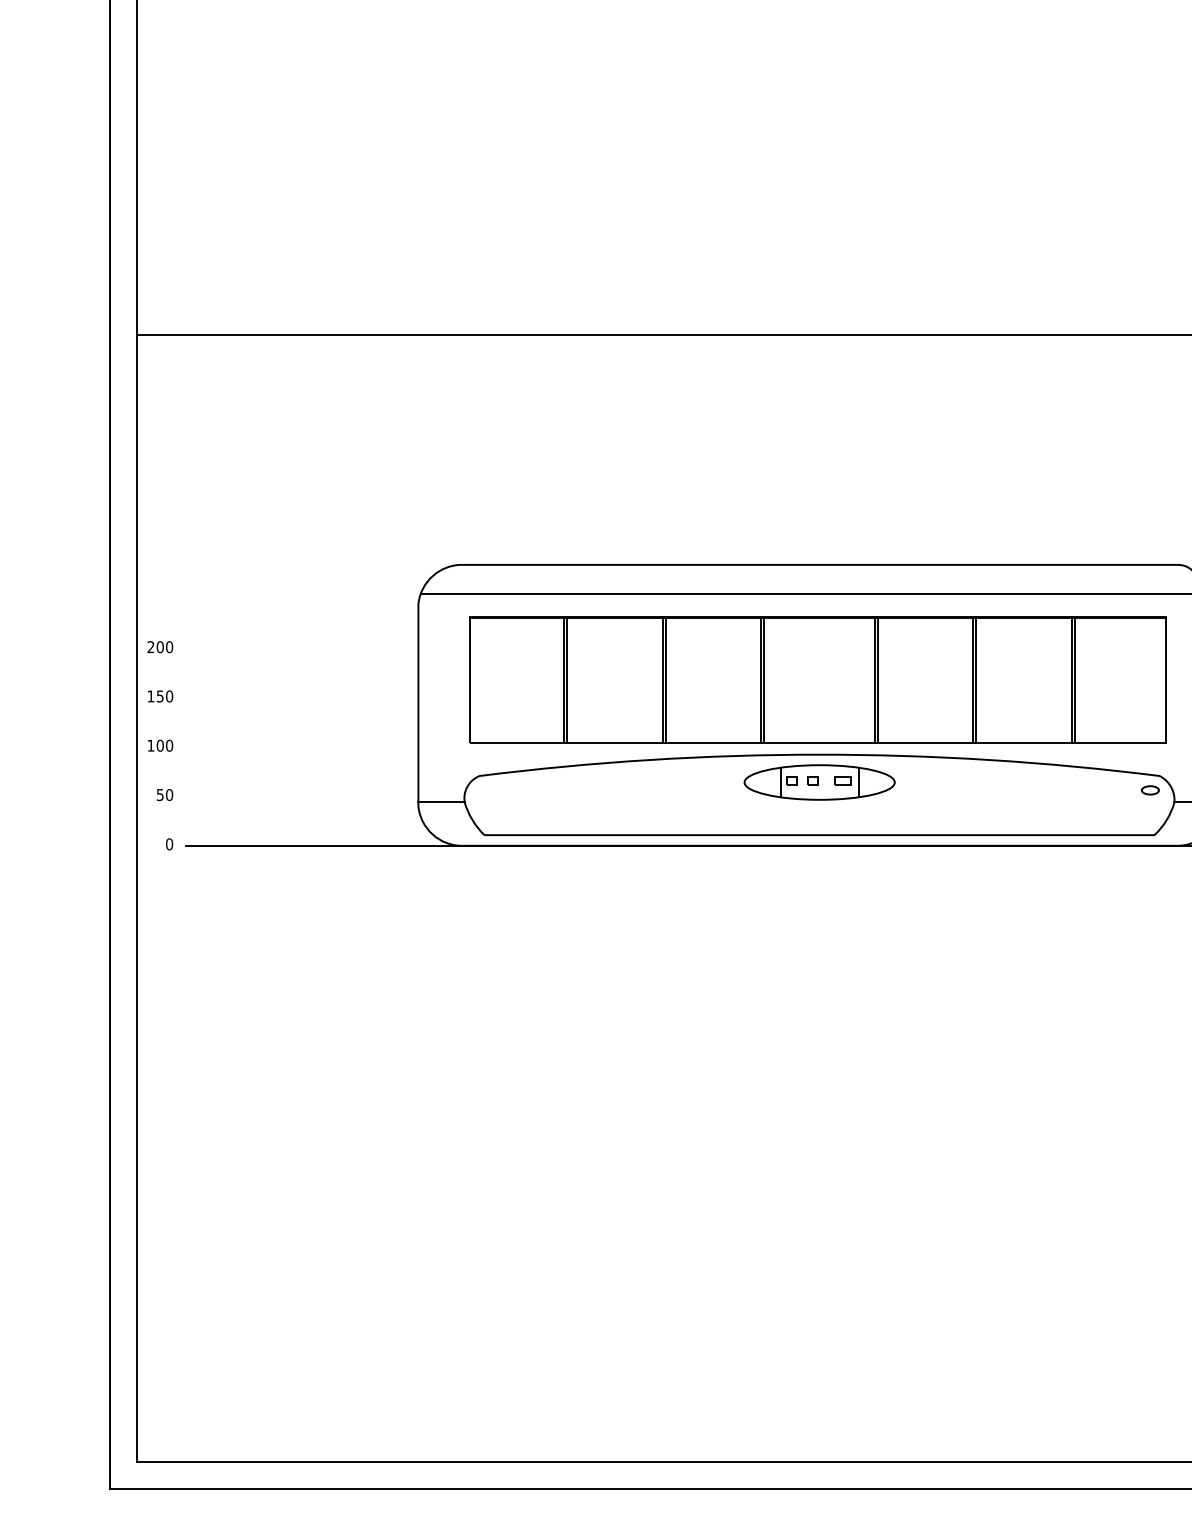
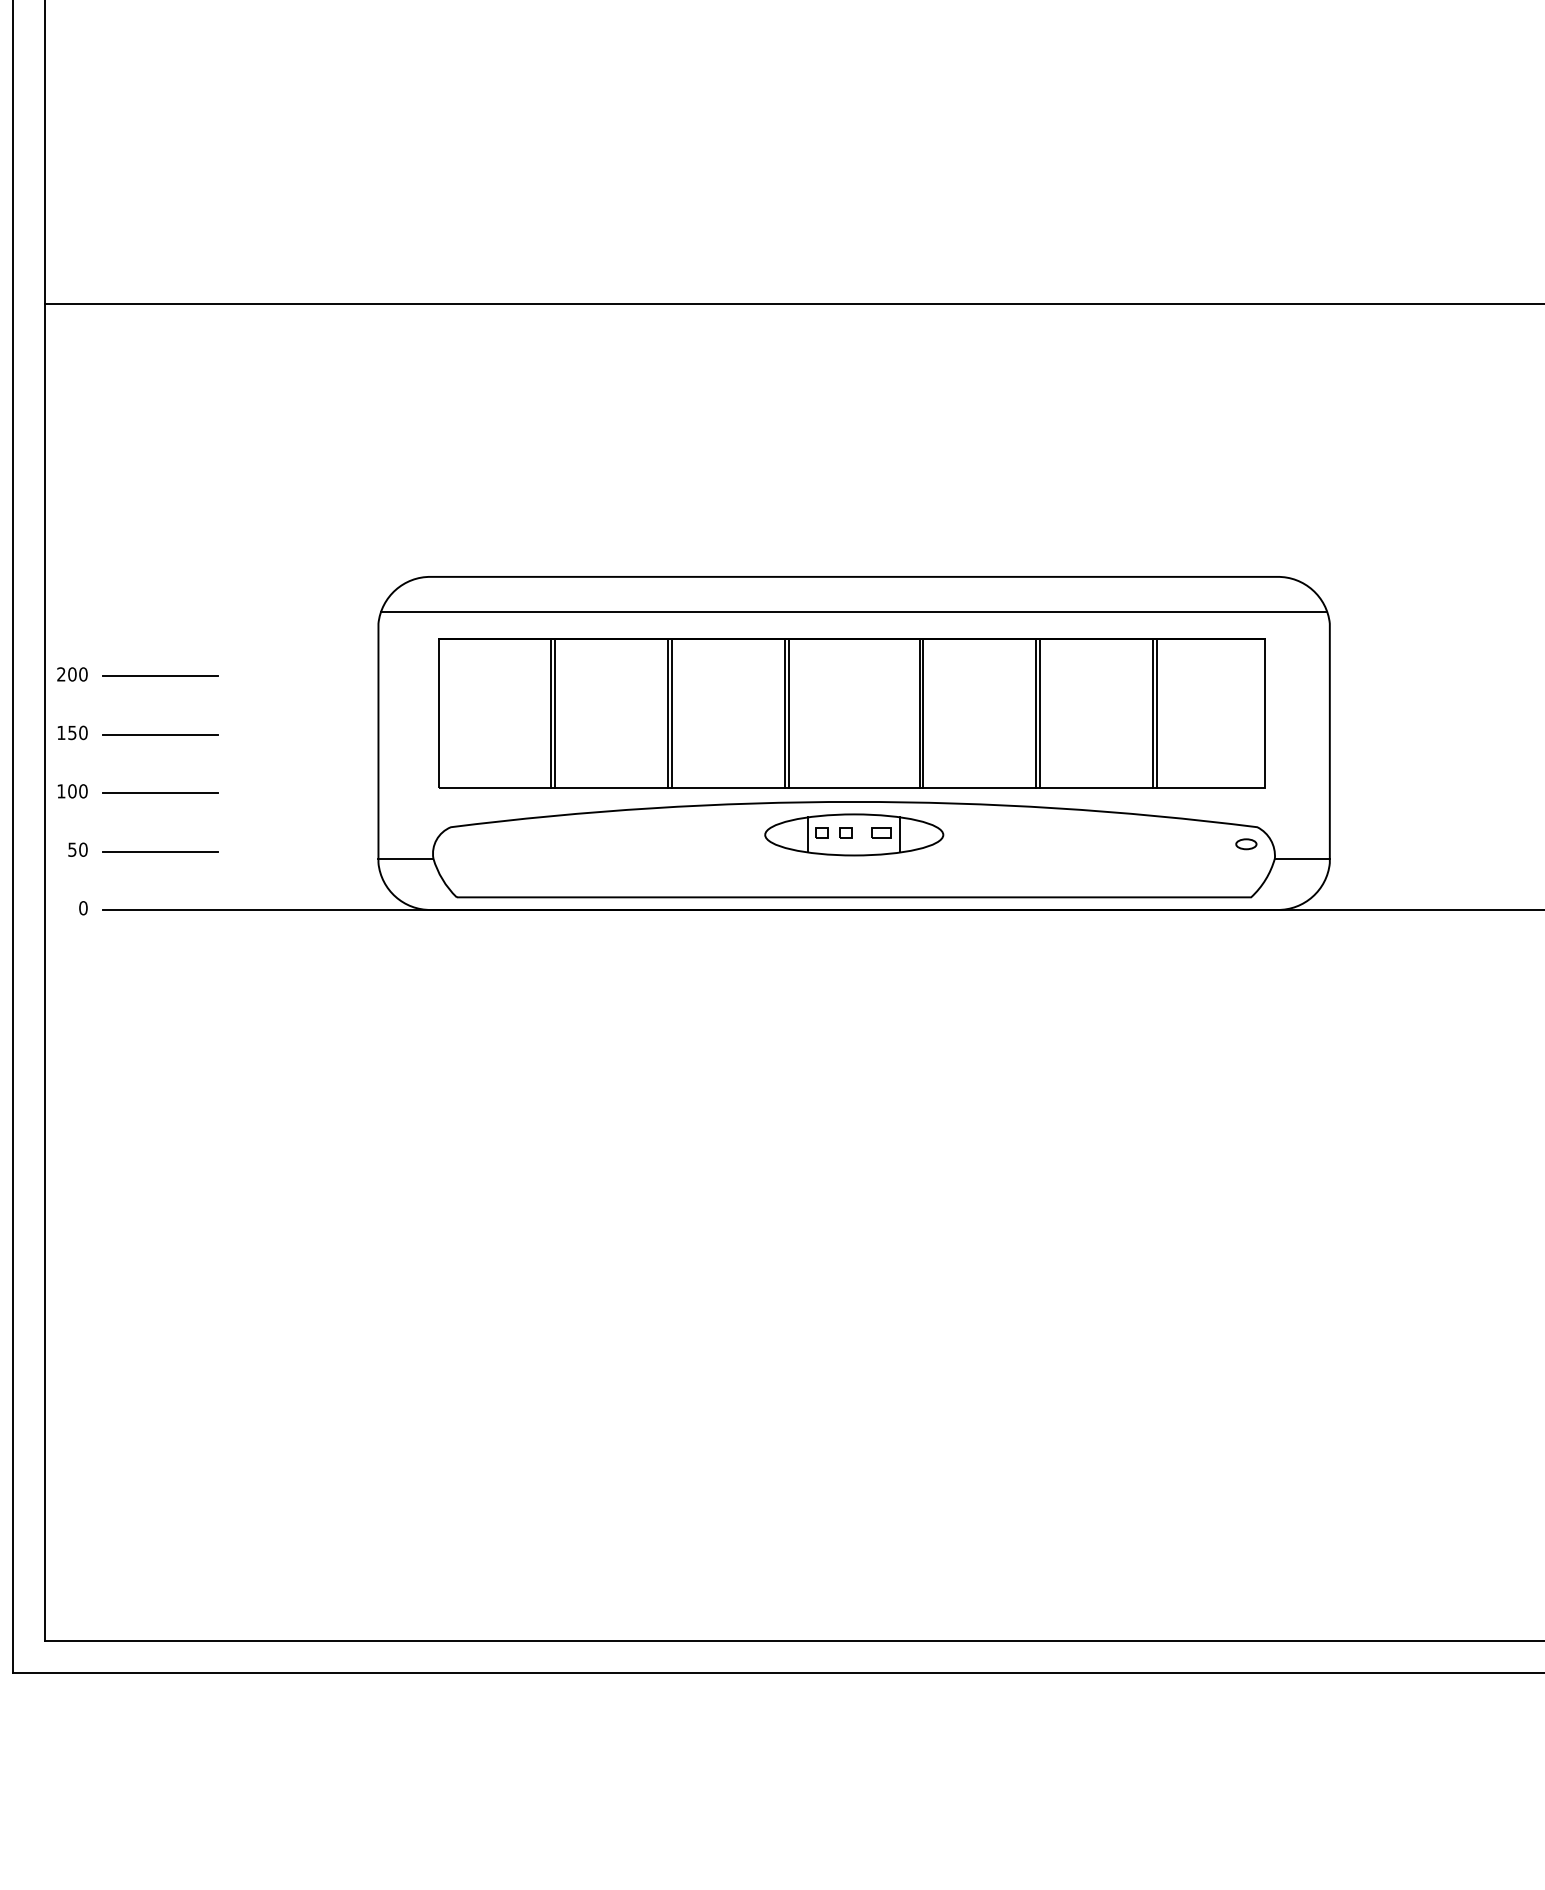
line: (233, 648) -> (159, 676), added
line: (233, 697) -> (159, 734), added
line: (233, 747) -> (159, 793), added
line: (233, 796) -> (159, 851), added

